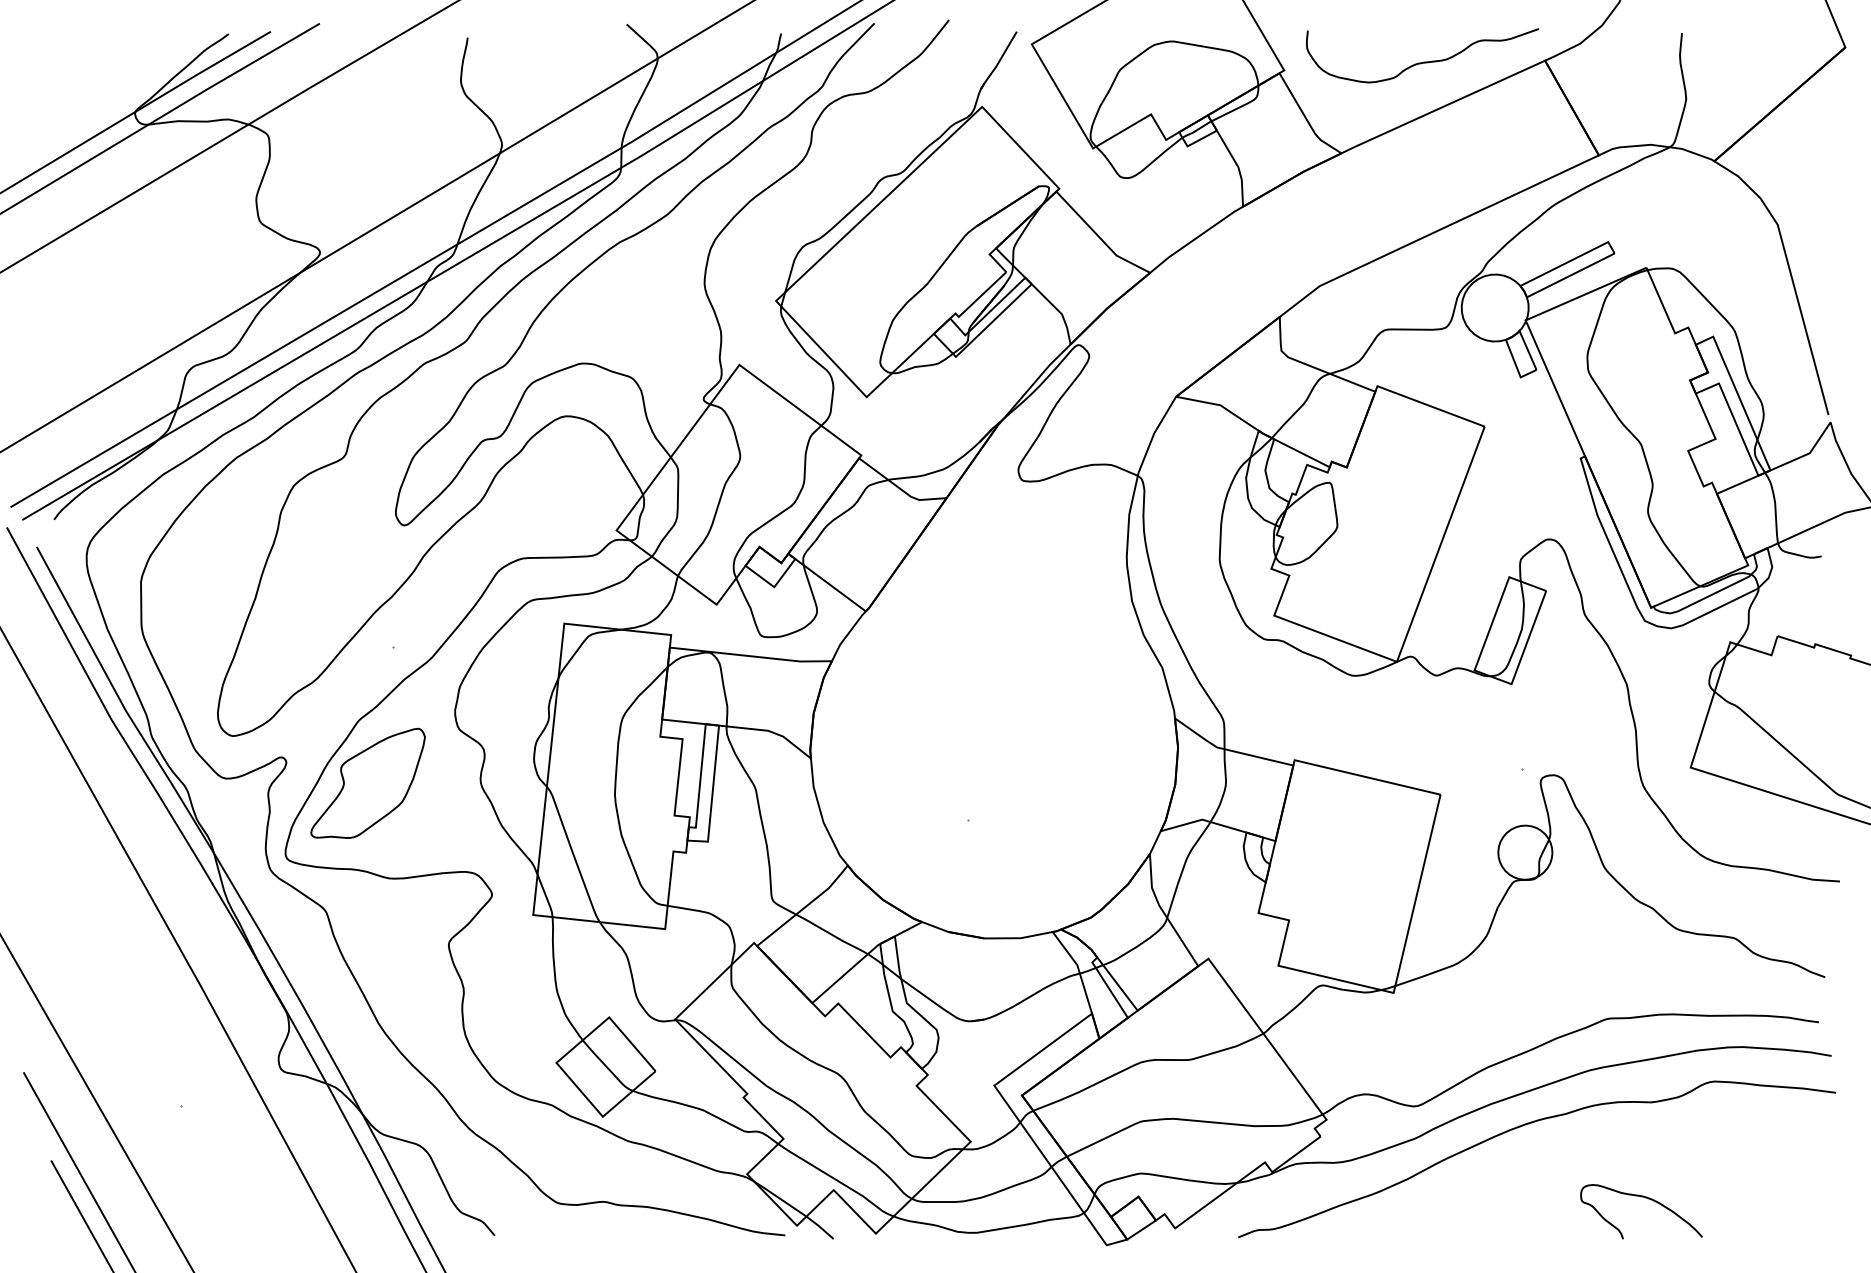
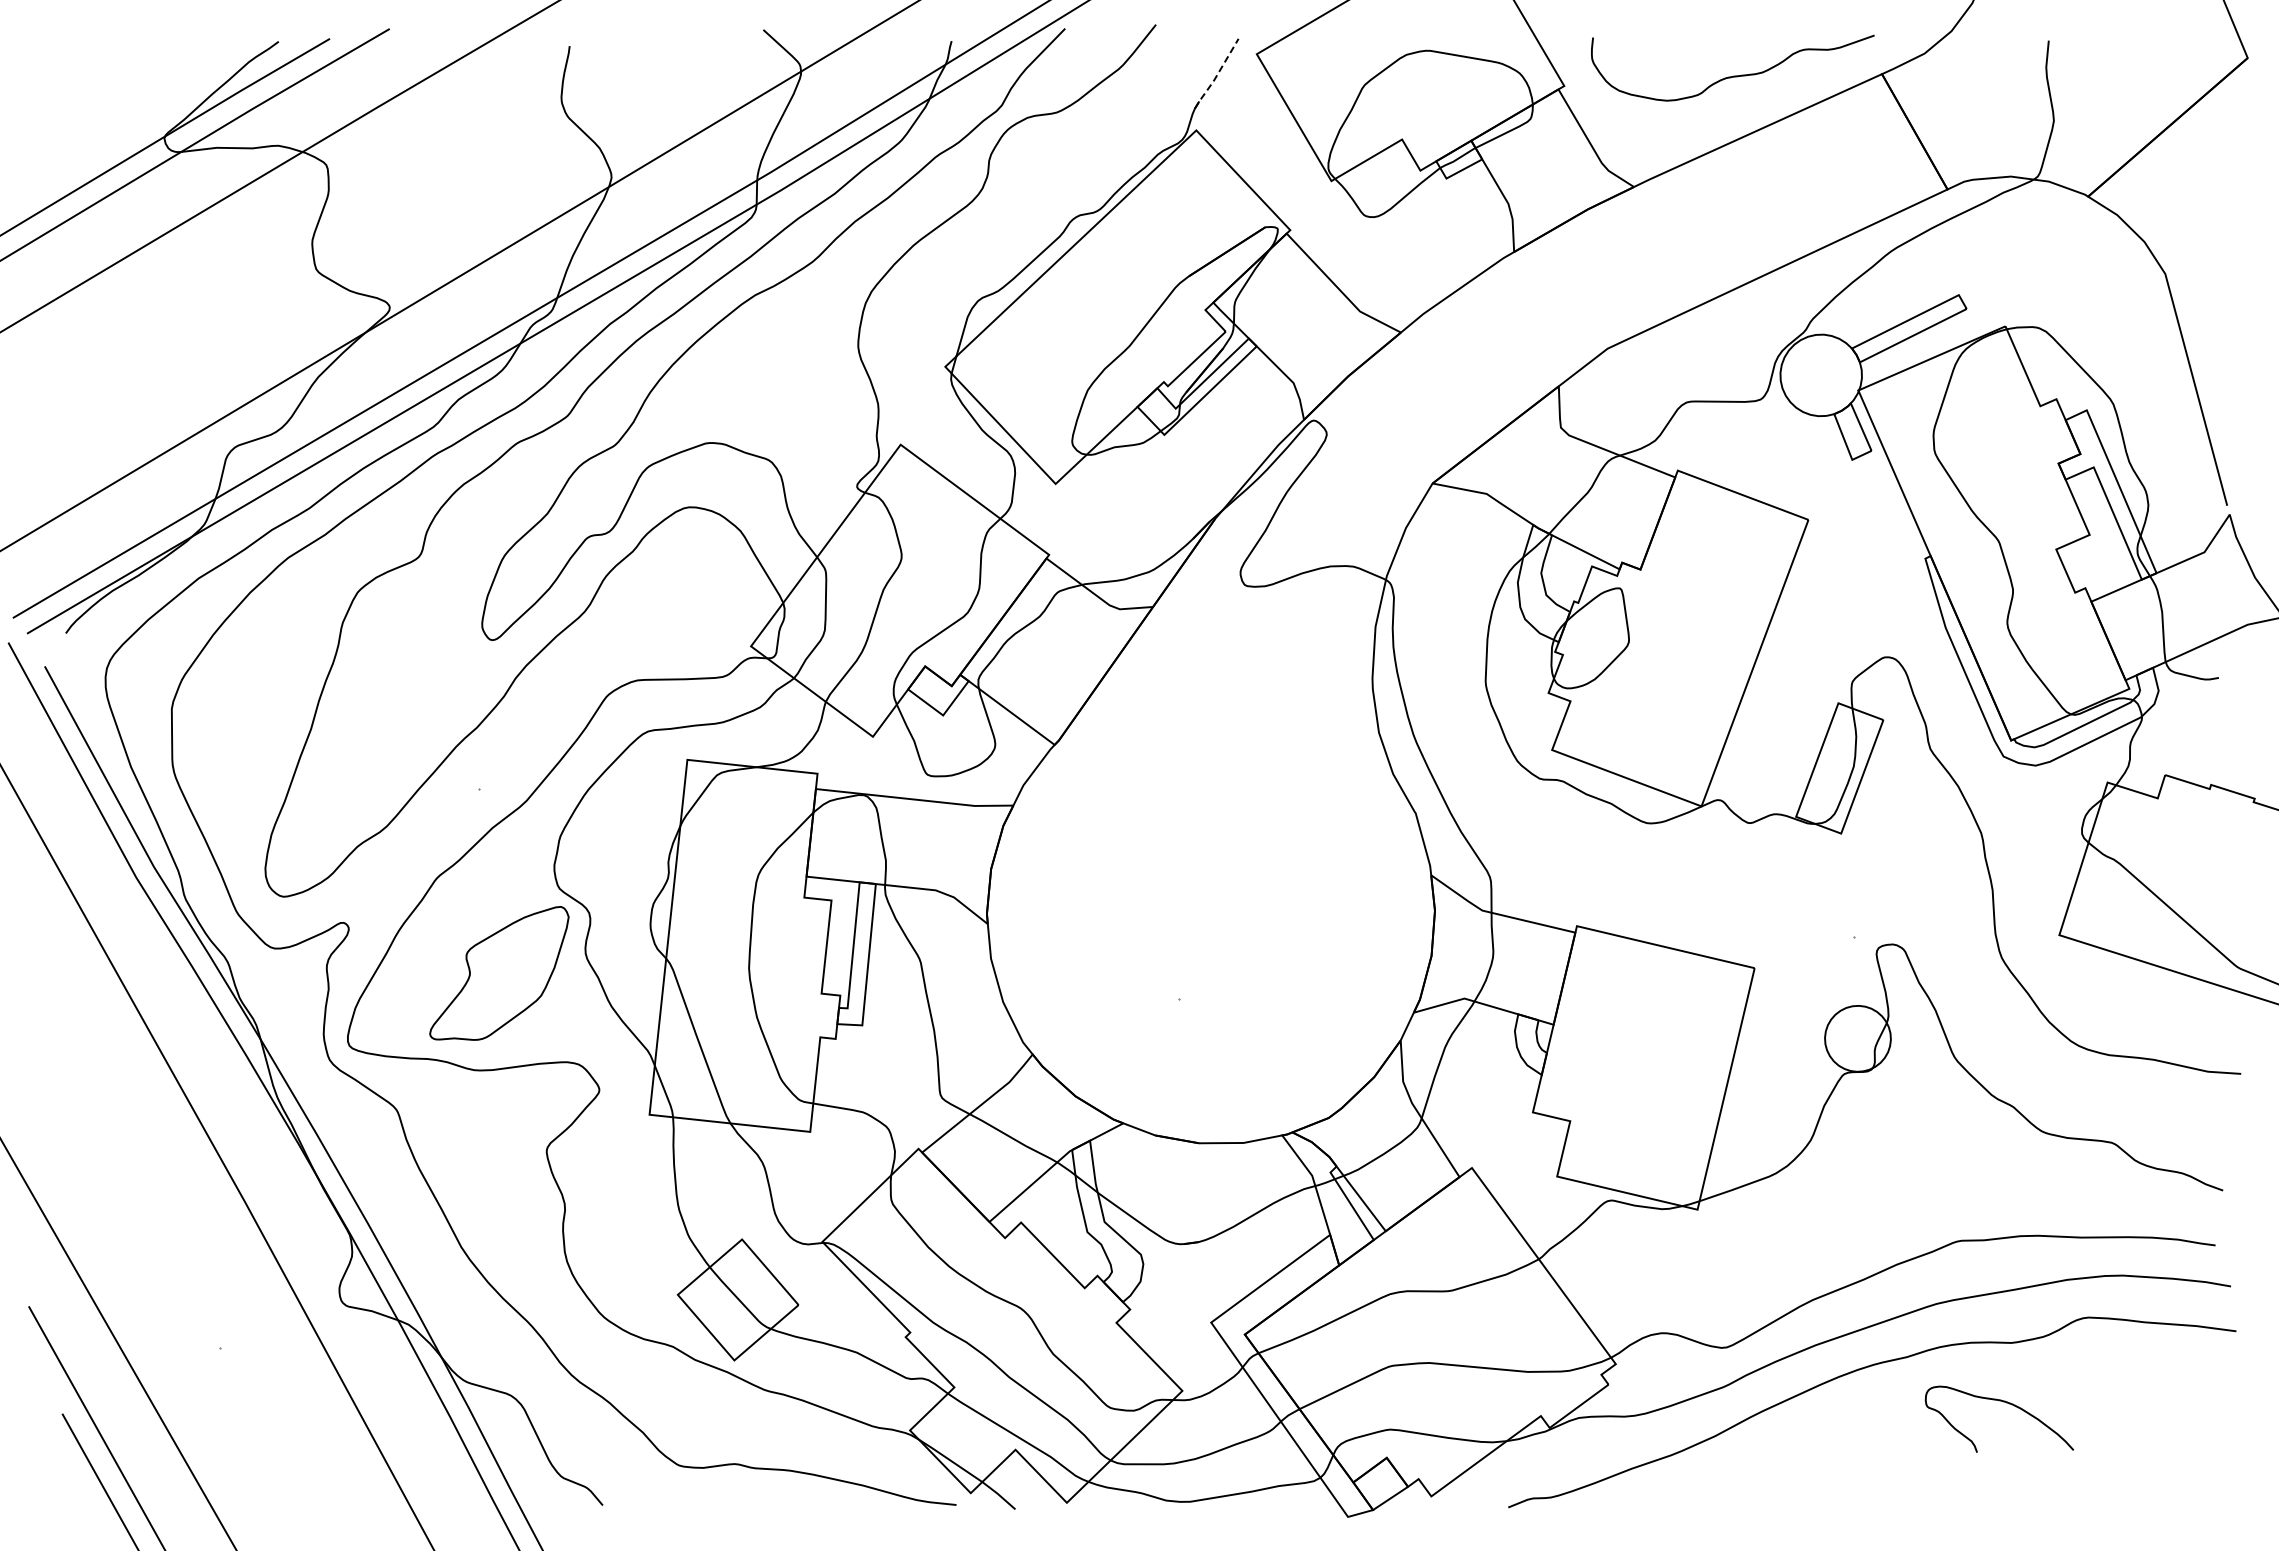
line: (999, 61) -> (1217, 75), solid -> dashed
part: (368, 783) -> (499, 973), moved
curve: (1644, 1198) -> (2003, 1402), moved

